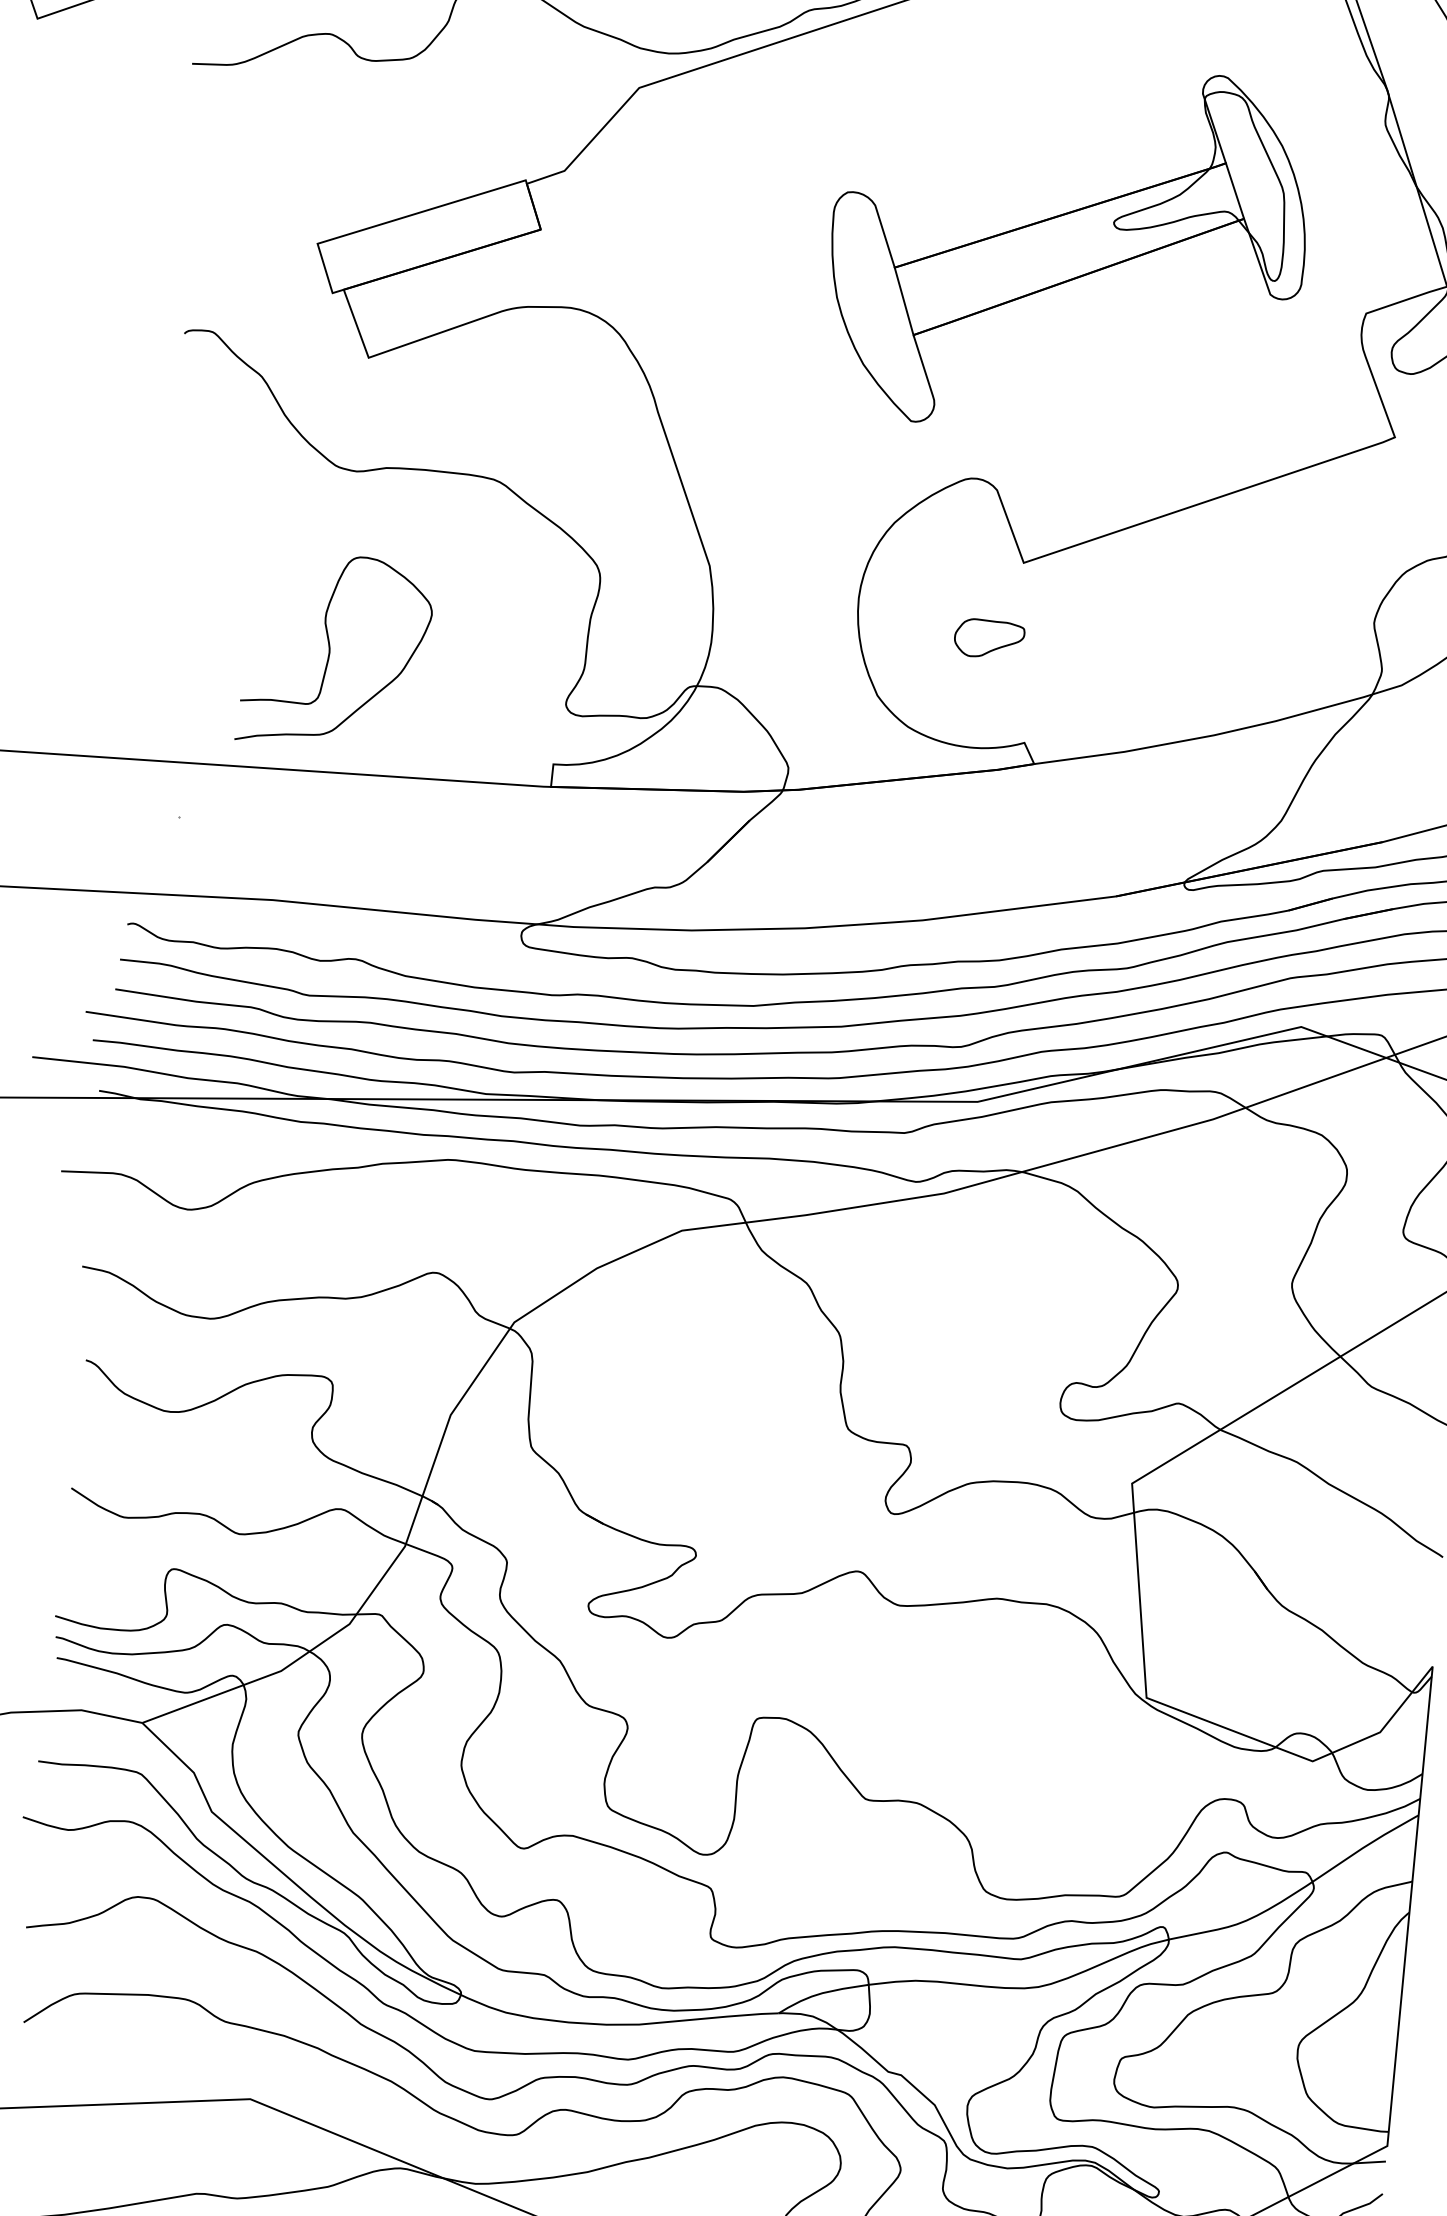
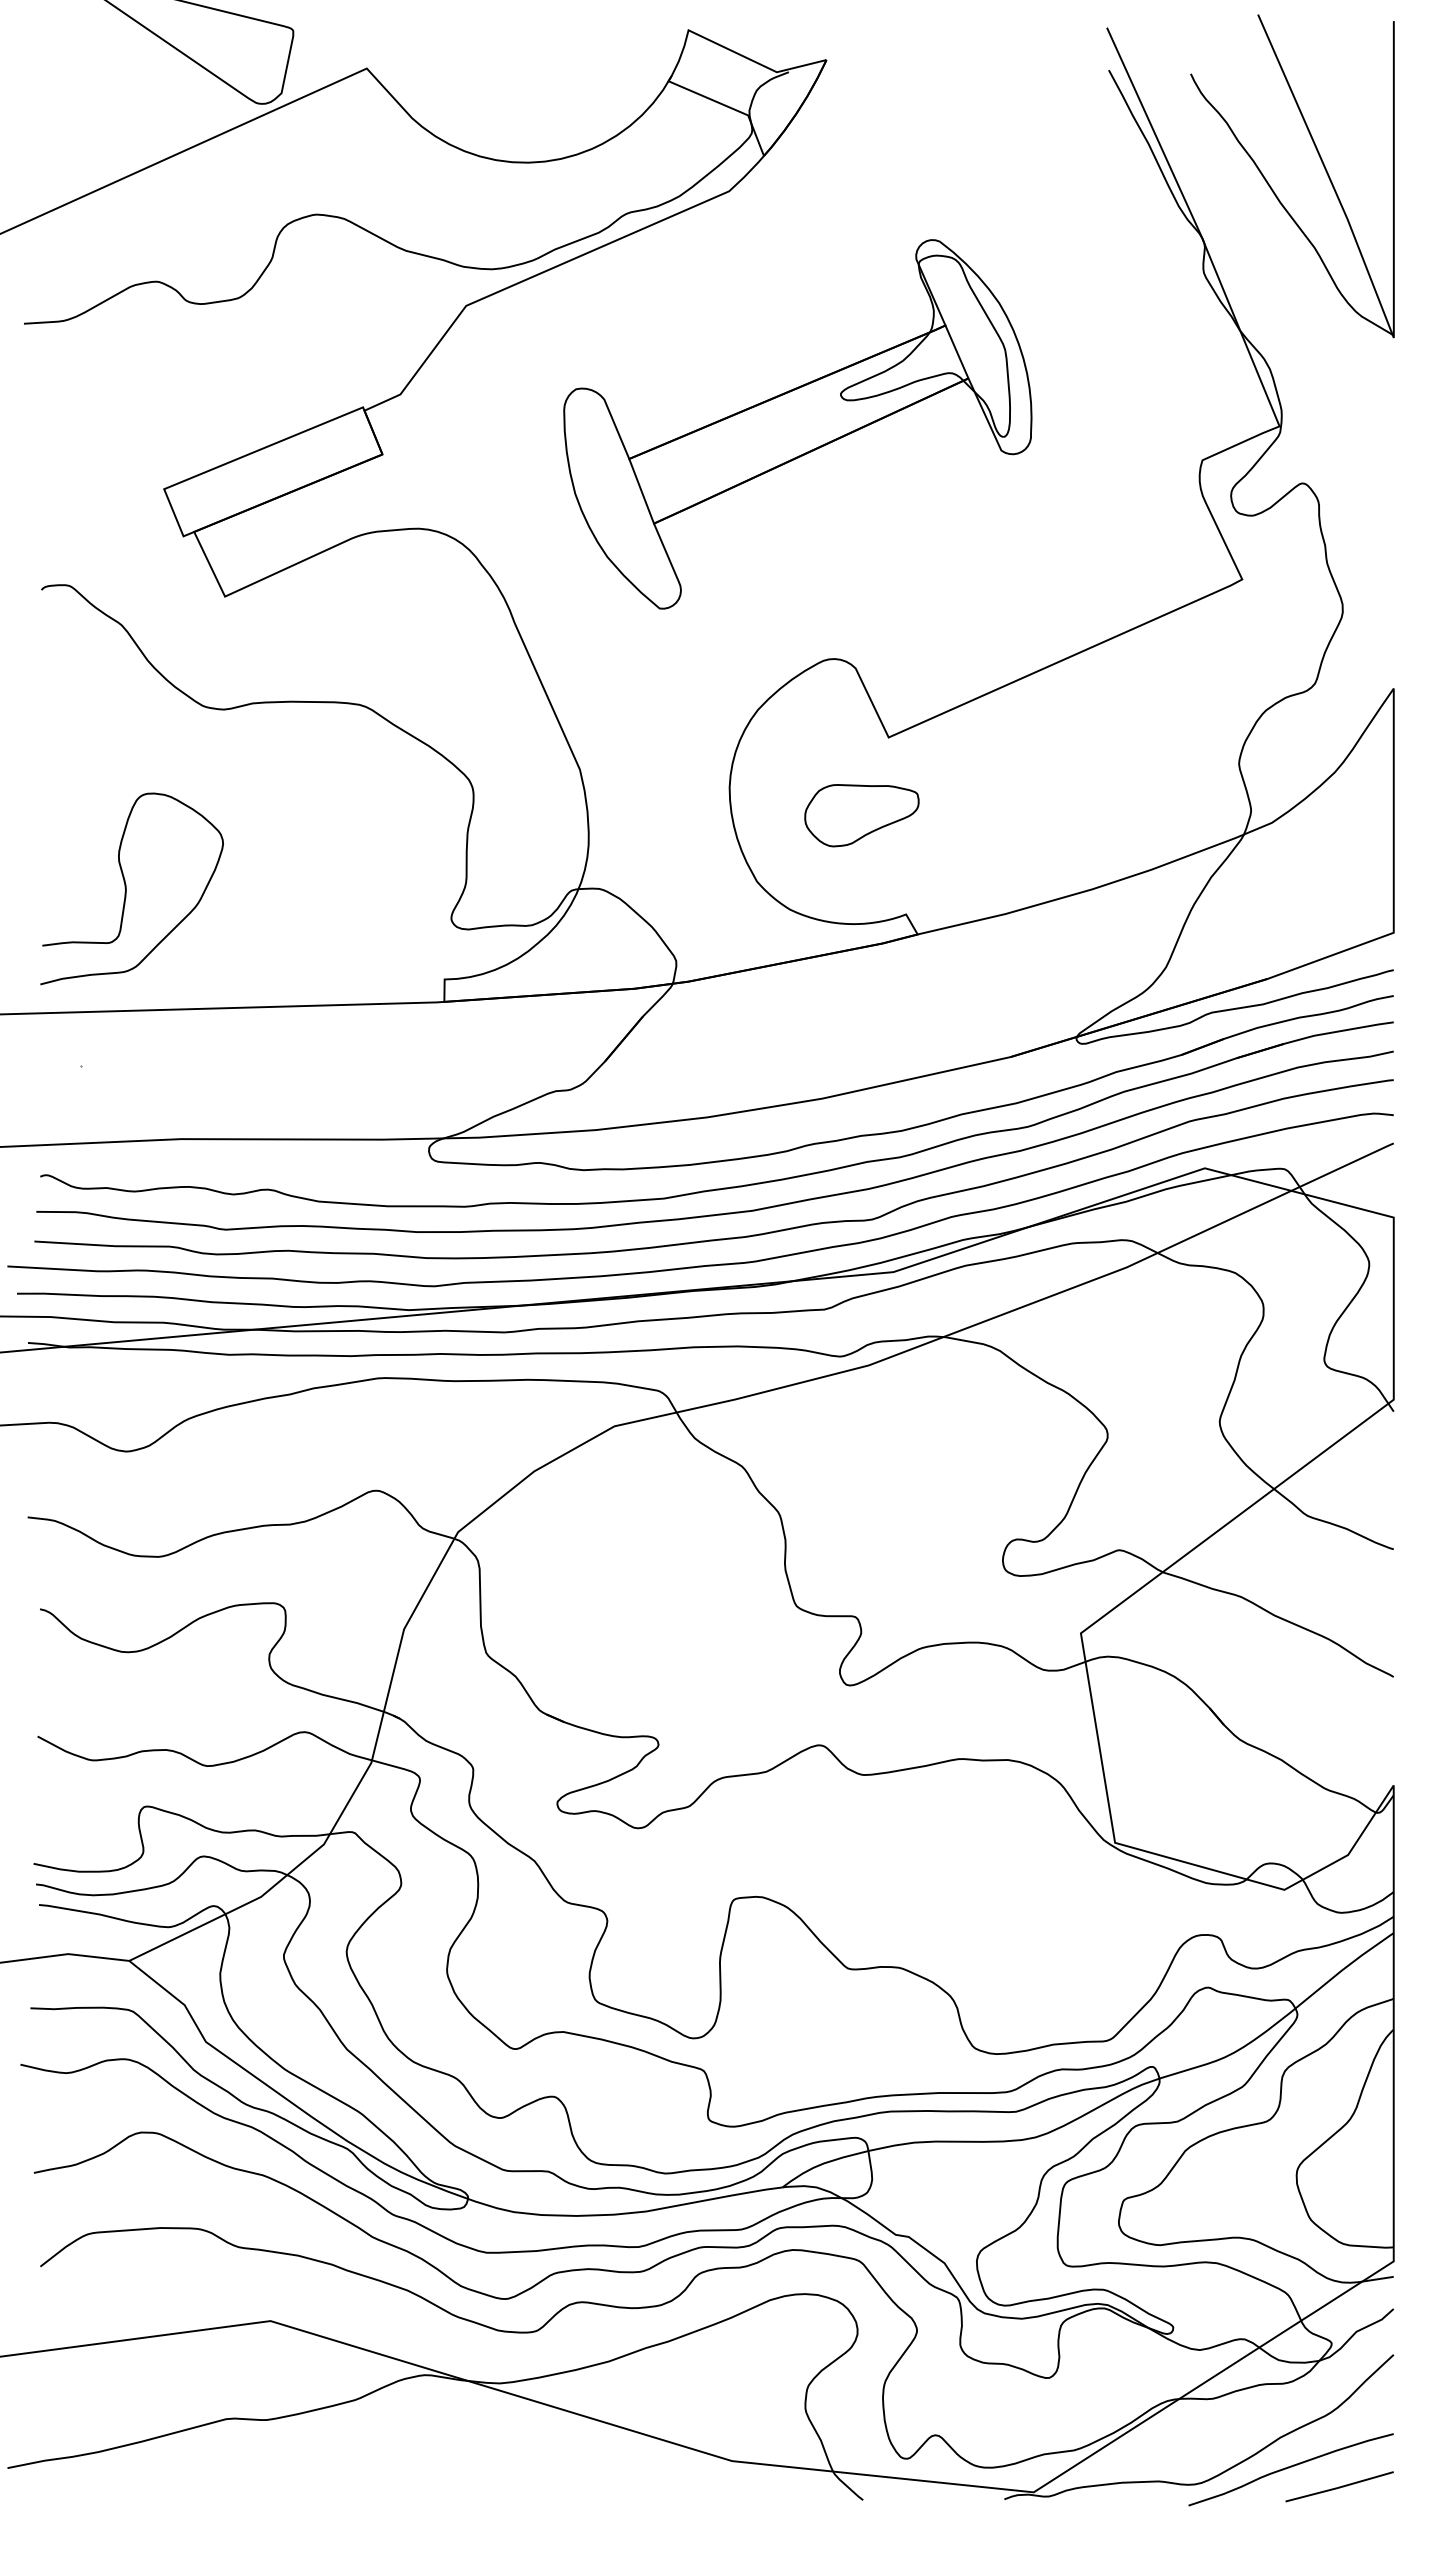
part: (1067, 248) -> (797, 424), moved
part: (988, 638) -> (861, 815), size x1.67
curve: (330, 650) -> (126, 888), moved

